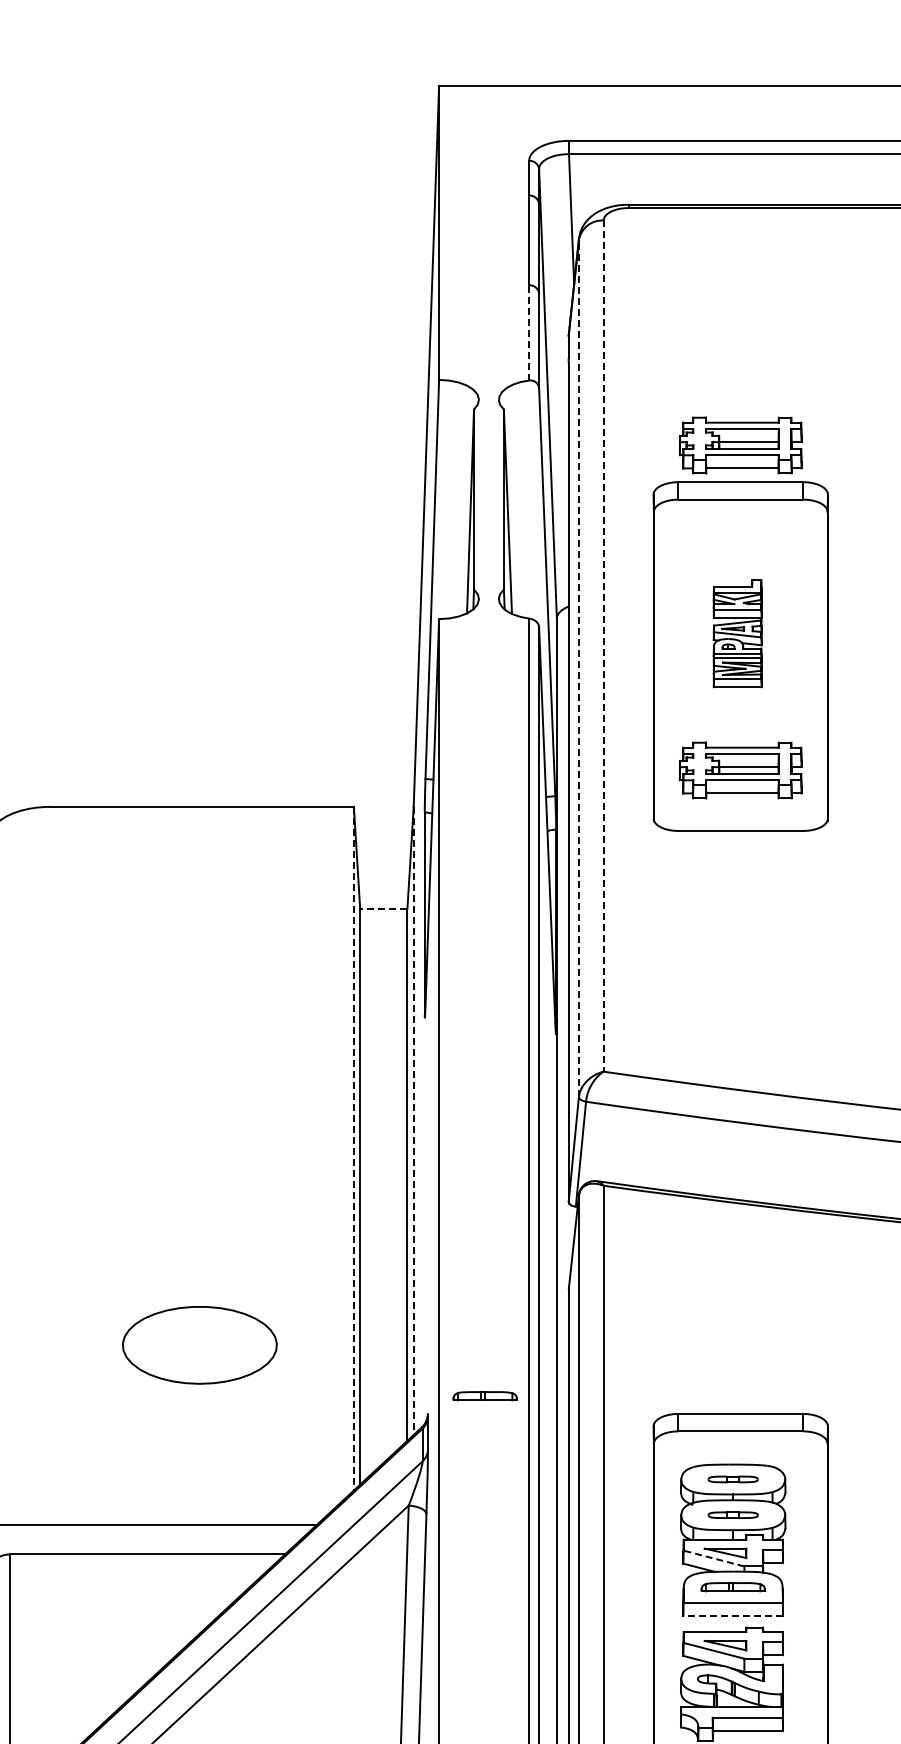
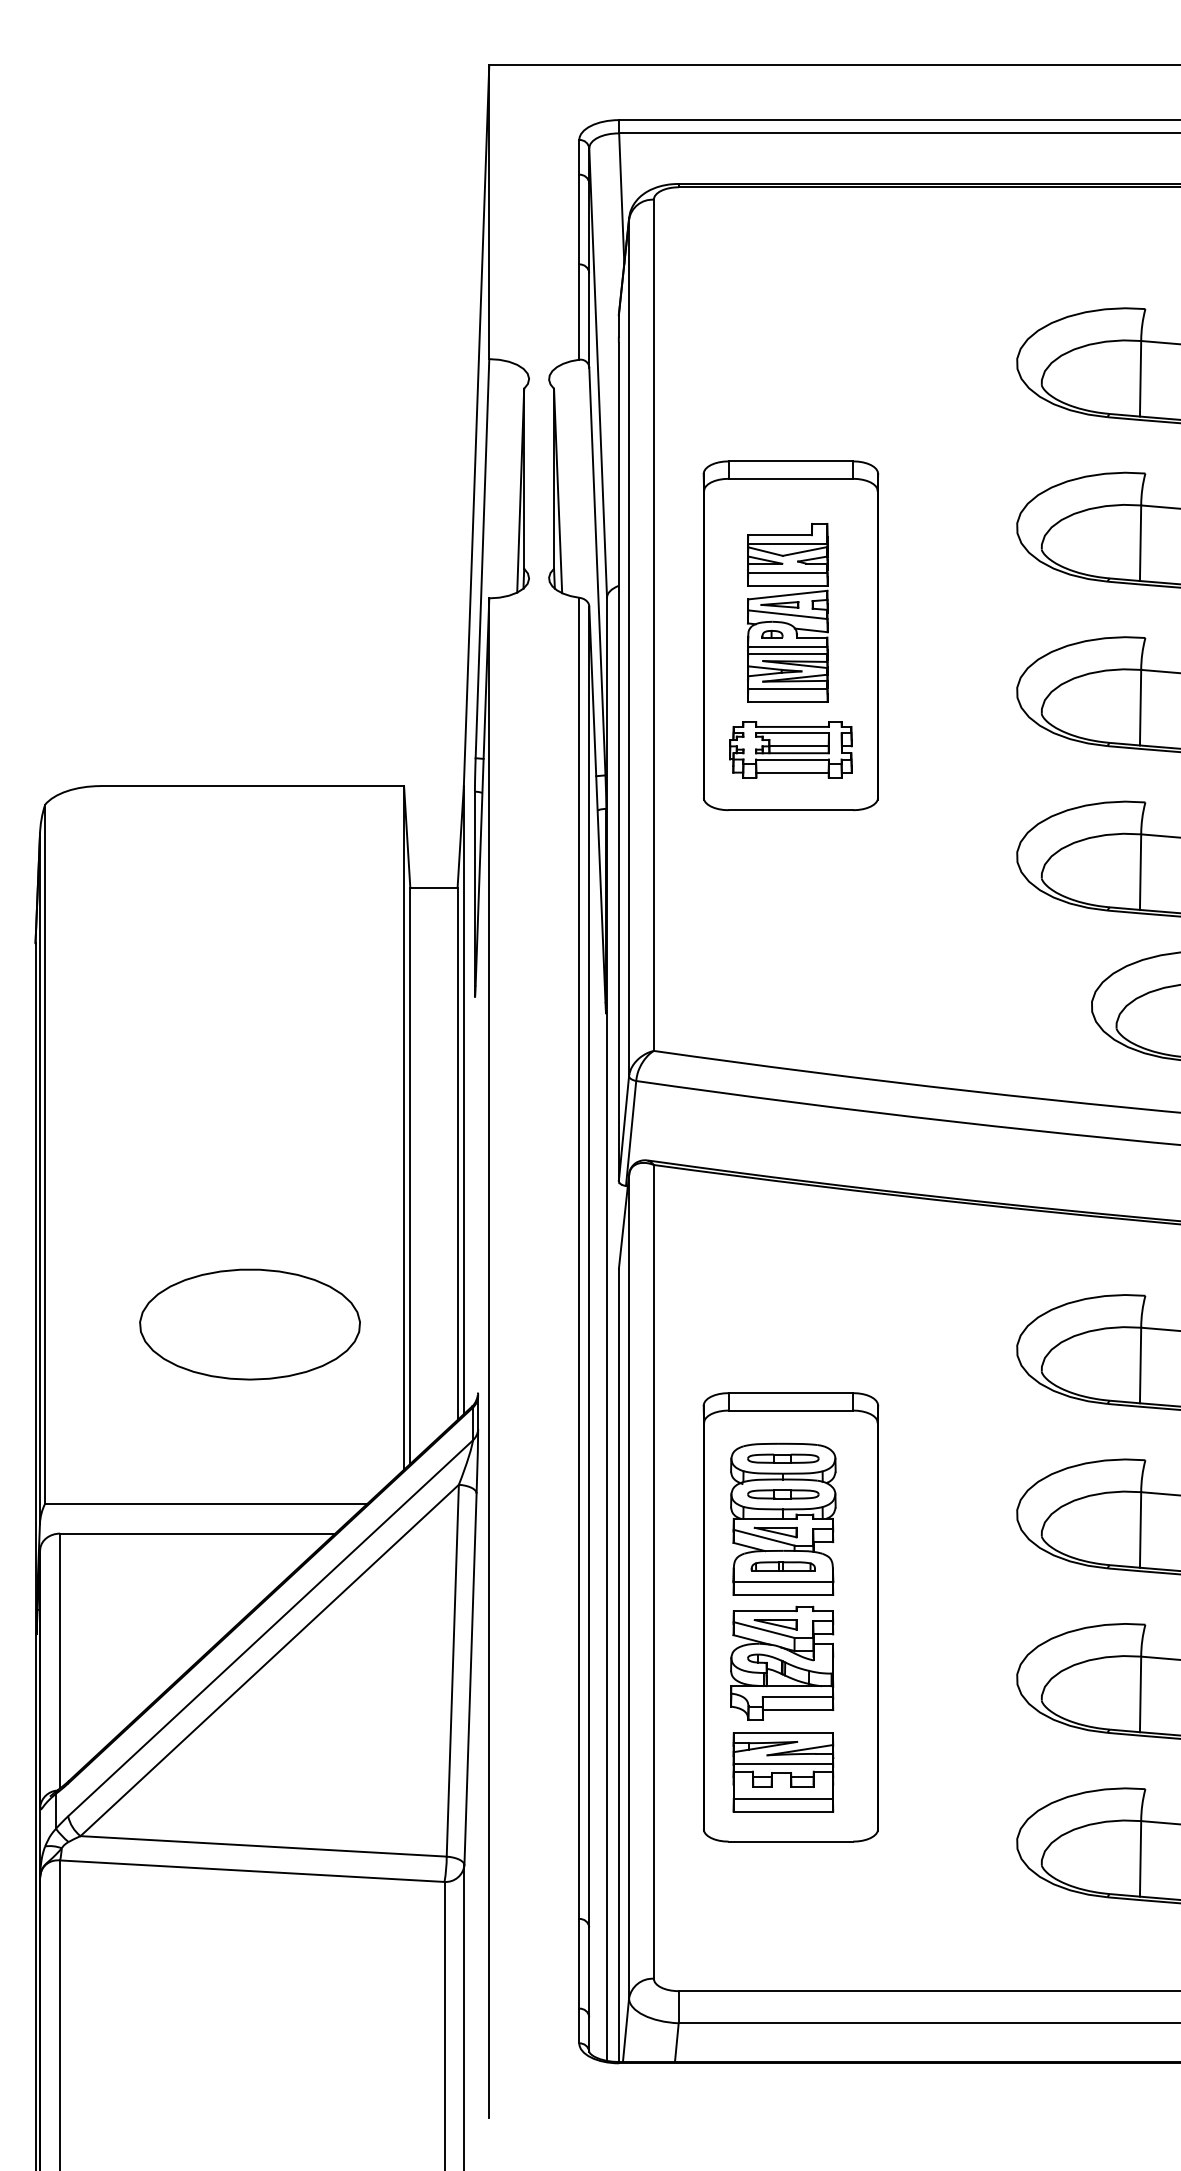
line: (529, 333) -> (579, 312), dashed -> solid
part: (740, 445) -> (790, 424), removed
part: (737, 633) -> (787, 612), size x1.67
line: (603, 646) -> (653, 625), dashed -> solid
line: (579, 668) -> (629, 647), dashed -> solid
line: (383, 908) -> (433, 887), dashed -> solid
line: (413, 1121) -> (463, 1100), dashed -> solid
line: (354, 1148) -> (404, 1127), dashed -> solid
part: (199, 1345) -> (249, 1324), size x1.43
part: (484, 1396) -> (534, 1375), removed
part: (733, 1479) -> (783, 1458), size x1.43
part: (733, 1515) -> (783, 1494), size x1.43
line: (713, 1558) -> (763, 1537), dashed -> solid
line: (733, 1616) -> (783, 1595), dashed -> solid

